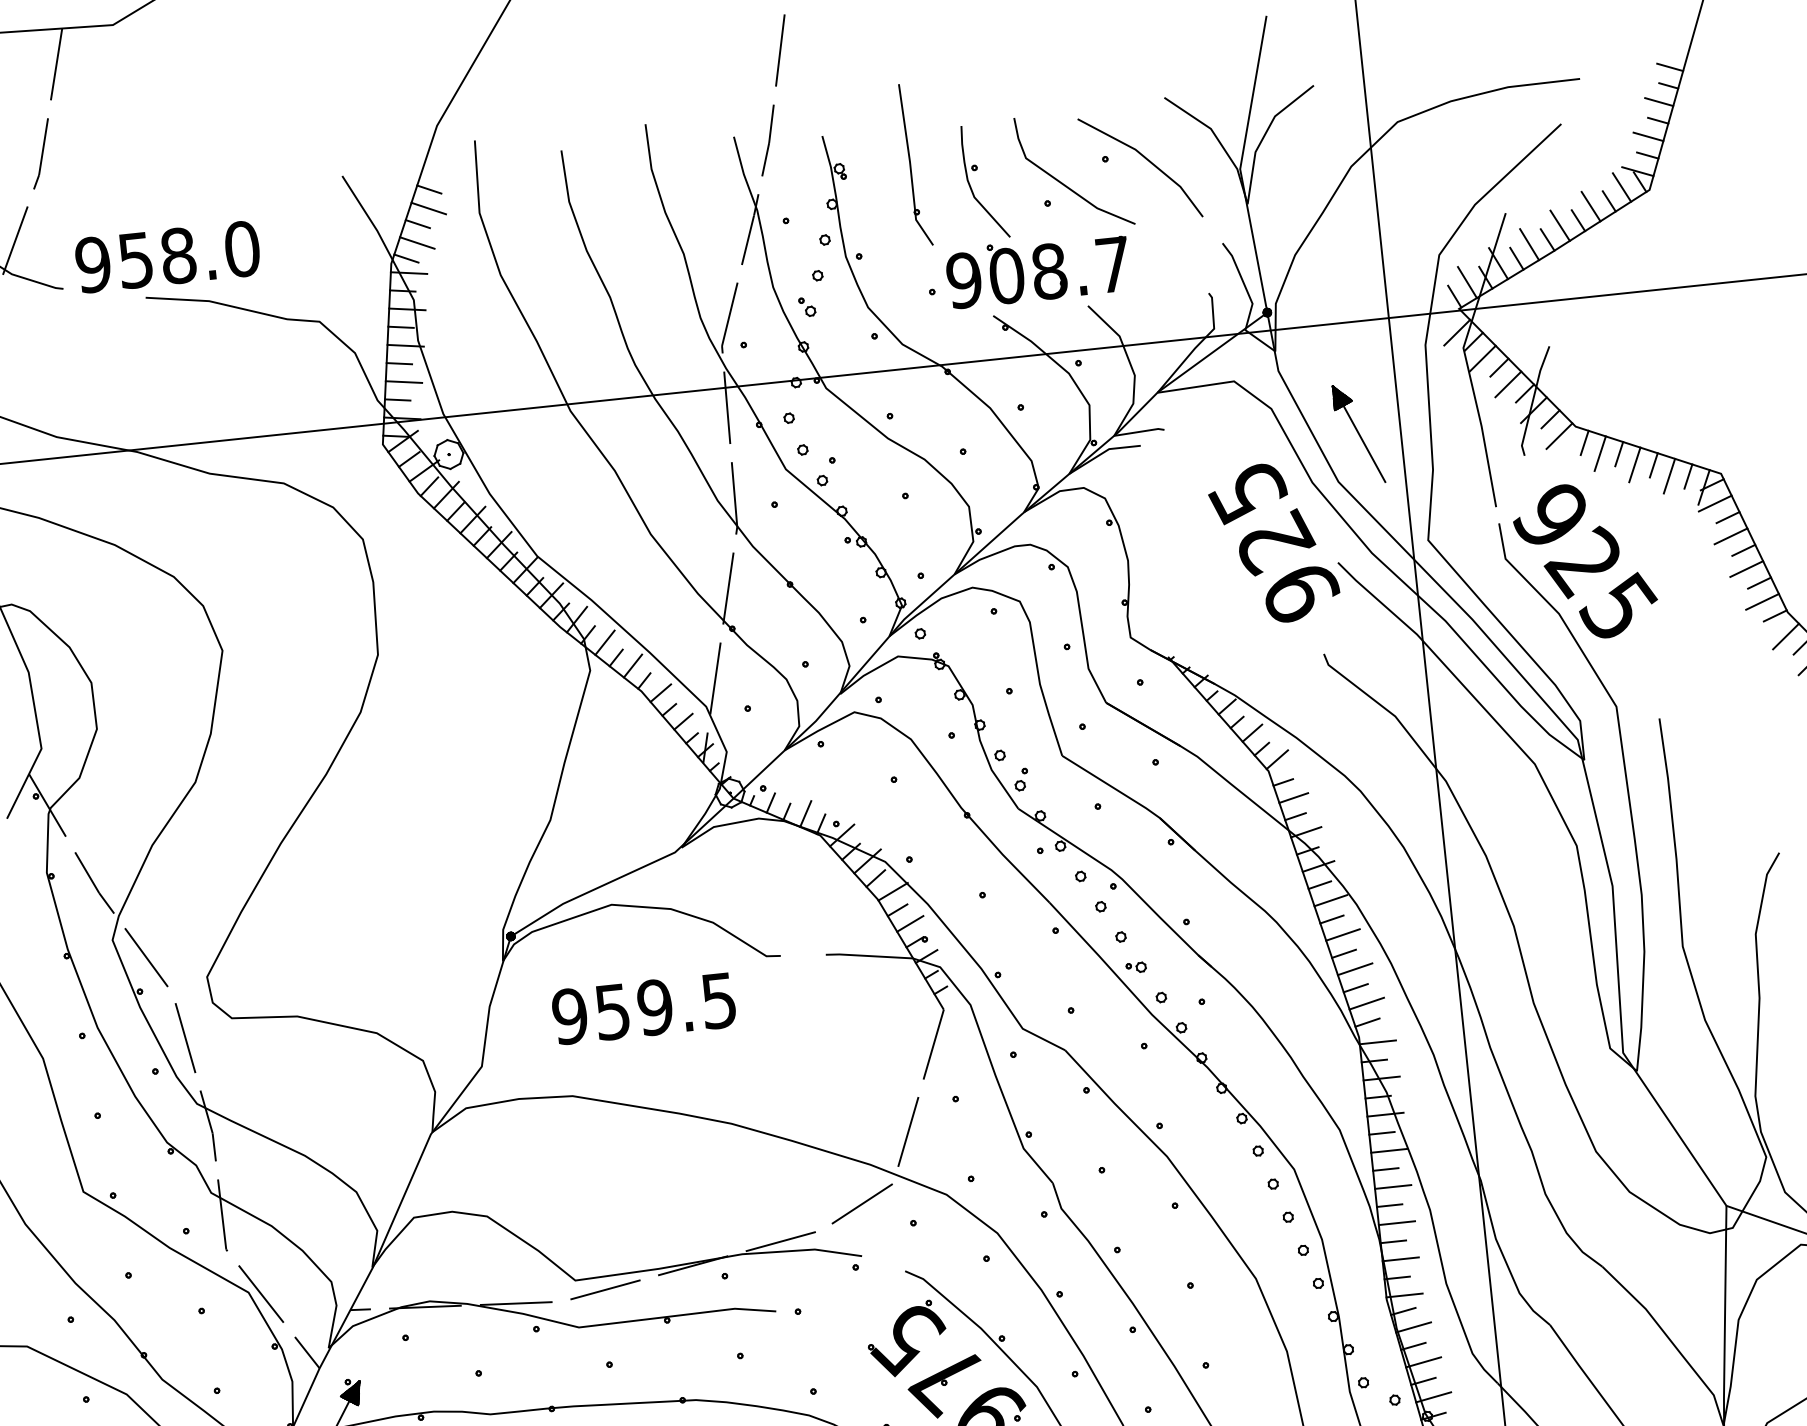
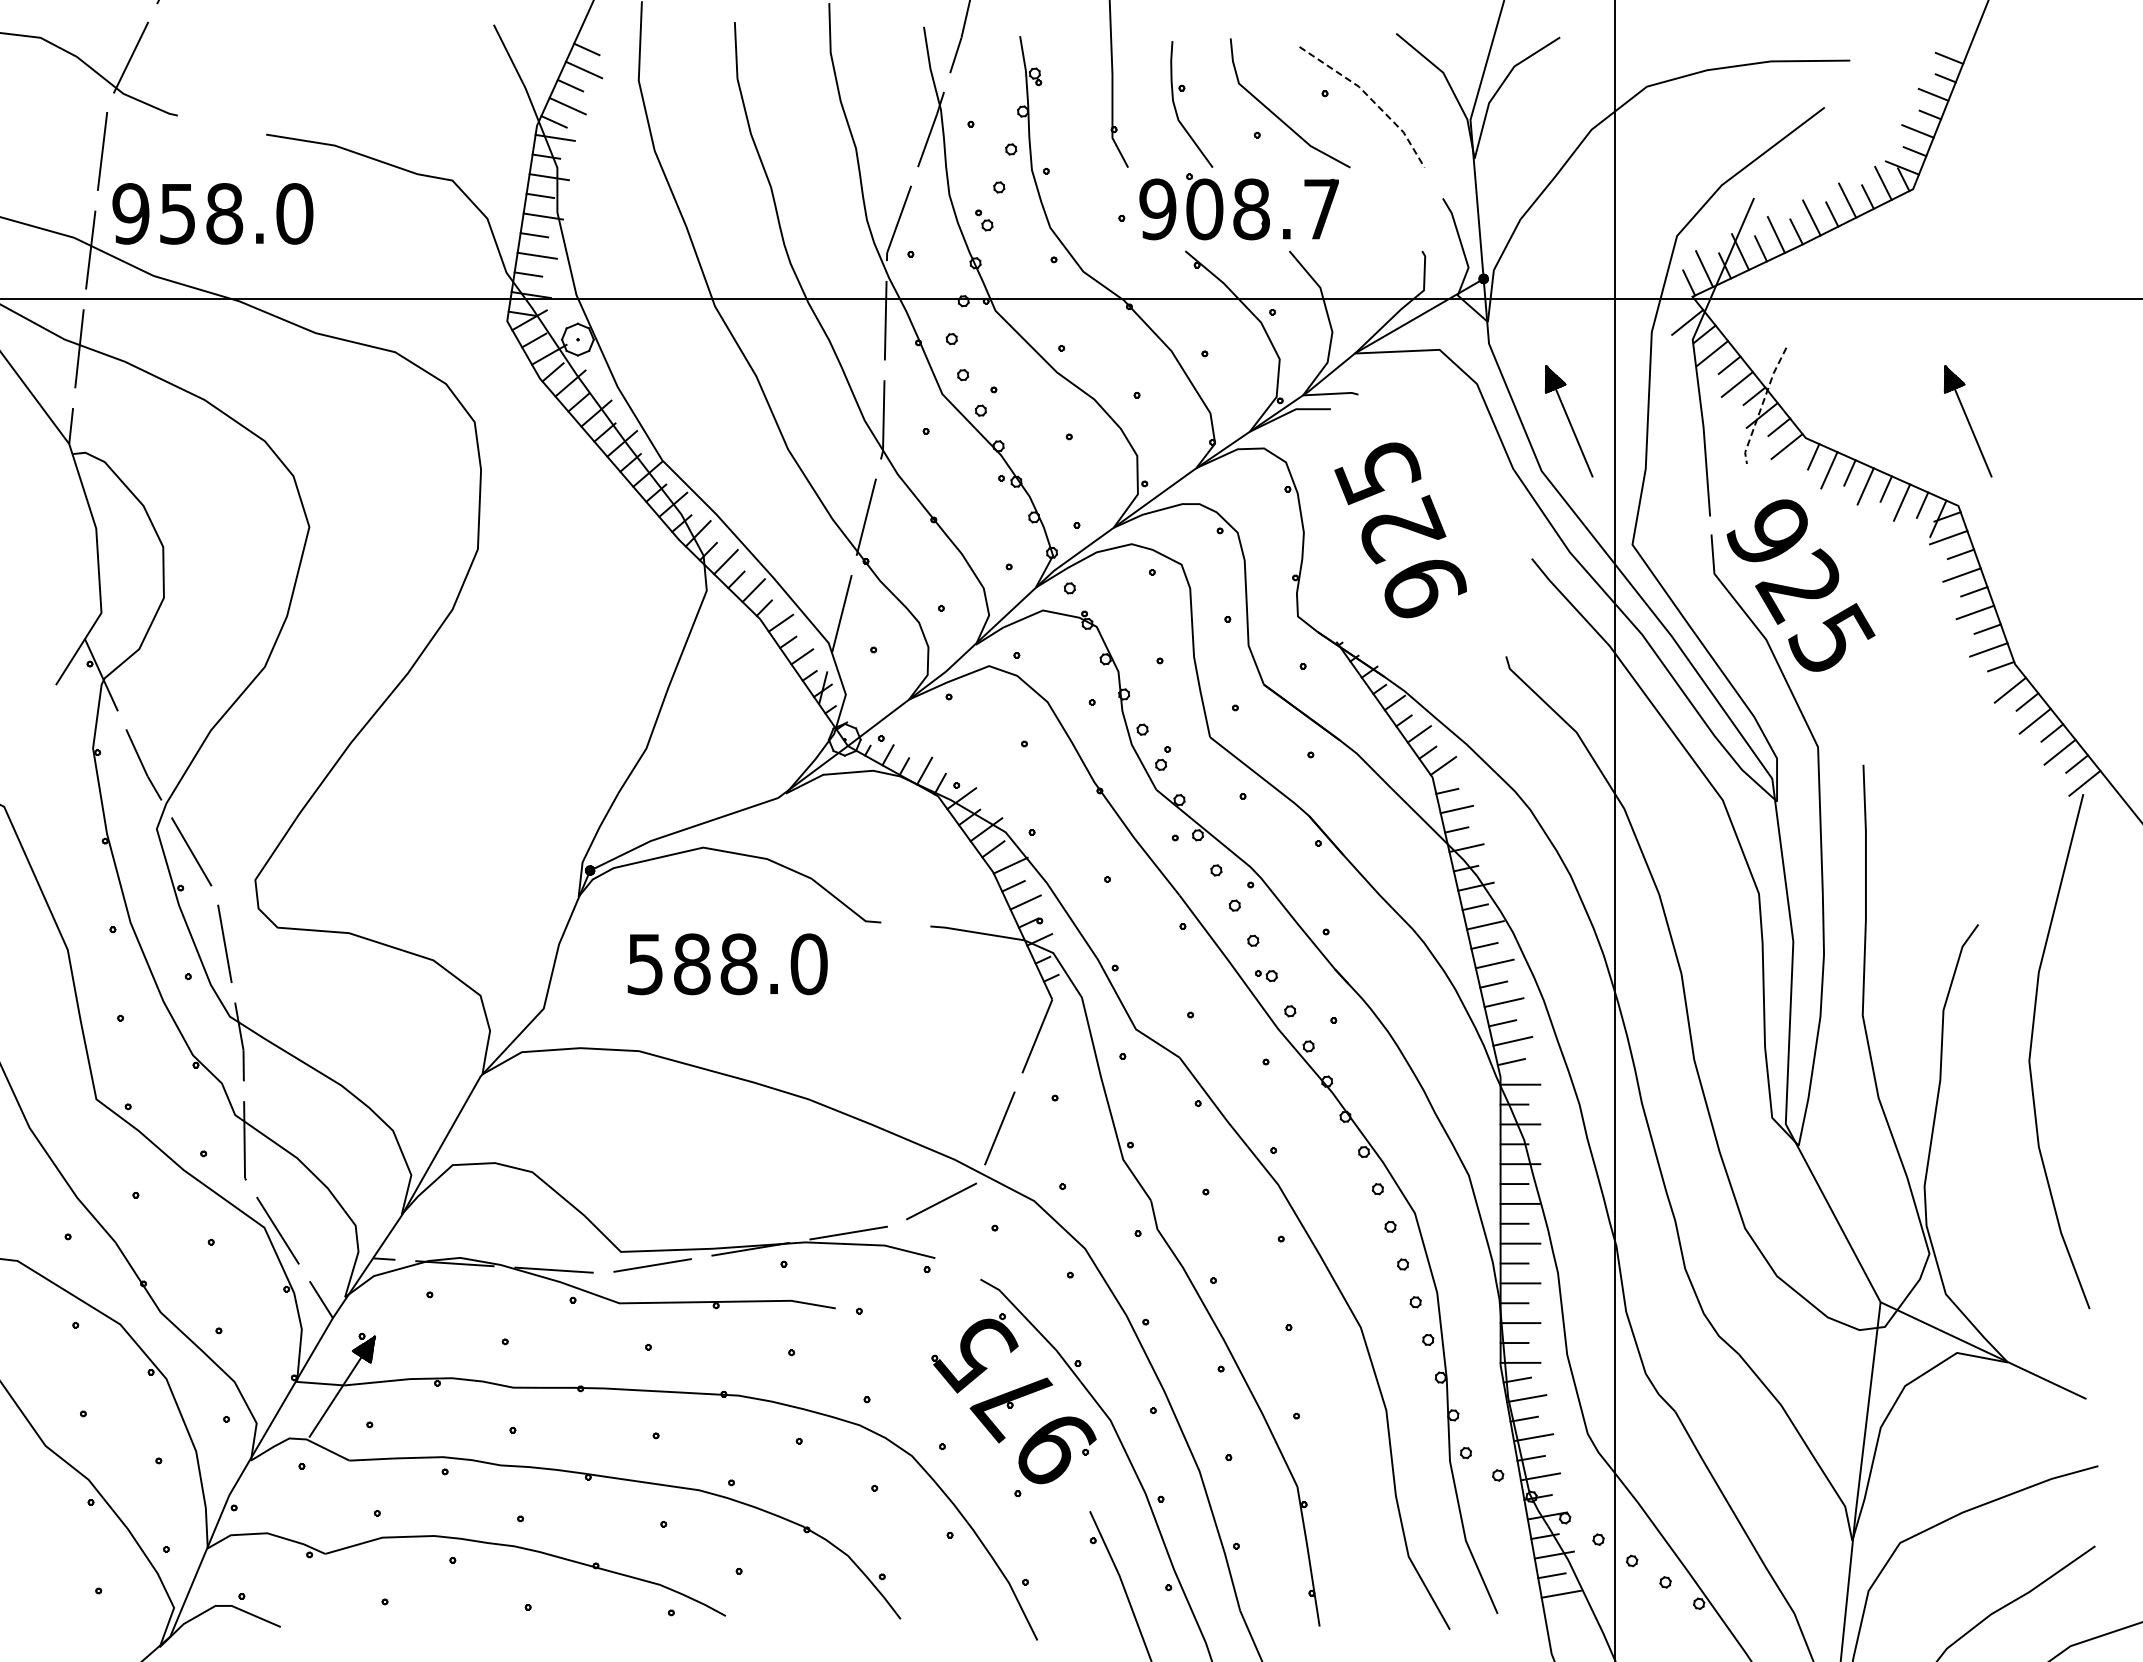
line: (1147, 159) -> (1370, 98), solid -> dashed
text: (167, 256) -> (212, 213), moved
part: (1721, 396) -> (1967, 421), added
line: (1533, 401) -> (1762, 405), solid -> dashed
text: (1273, 543) -> (1400, 530), moved
text: (643, 1008) -> (726, 964), 959.5 -> 588.0

